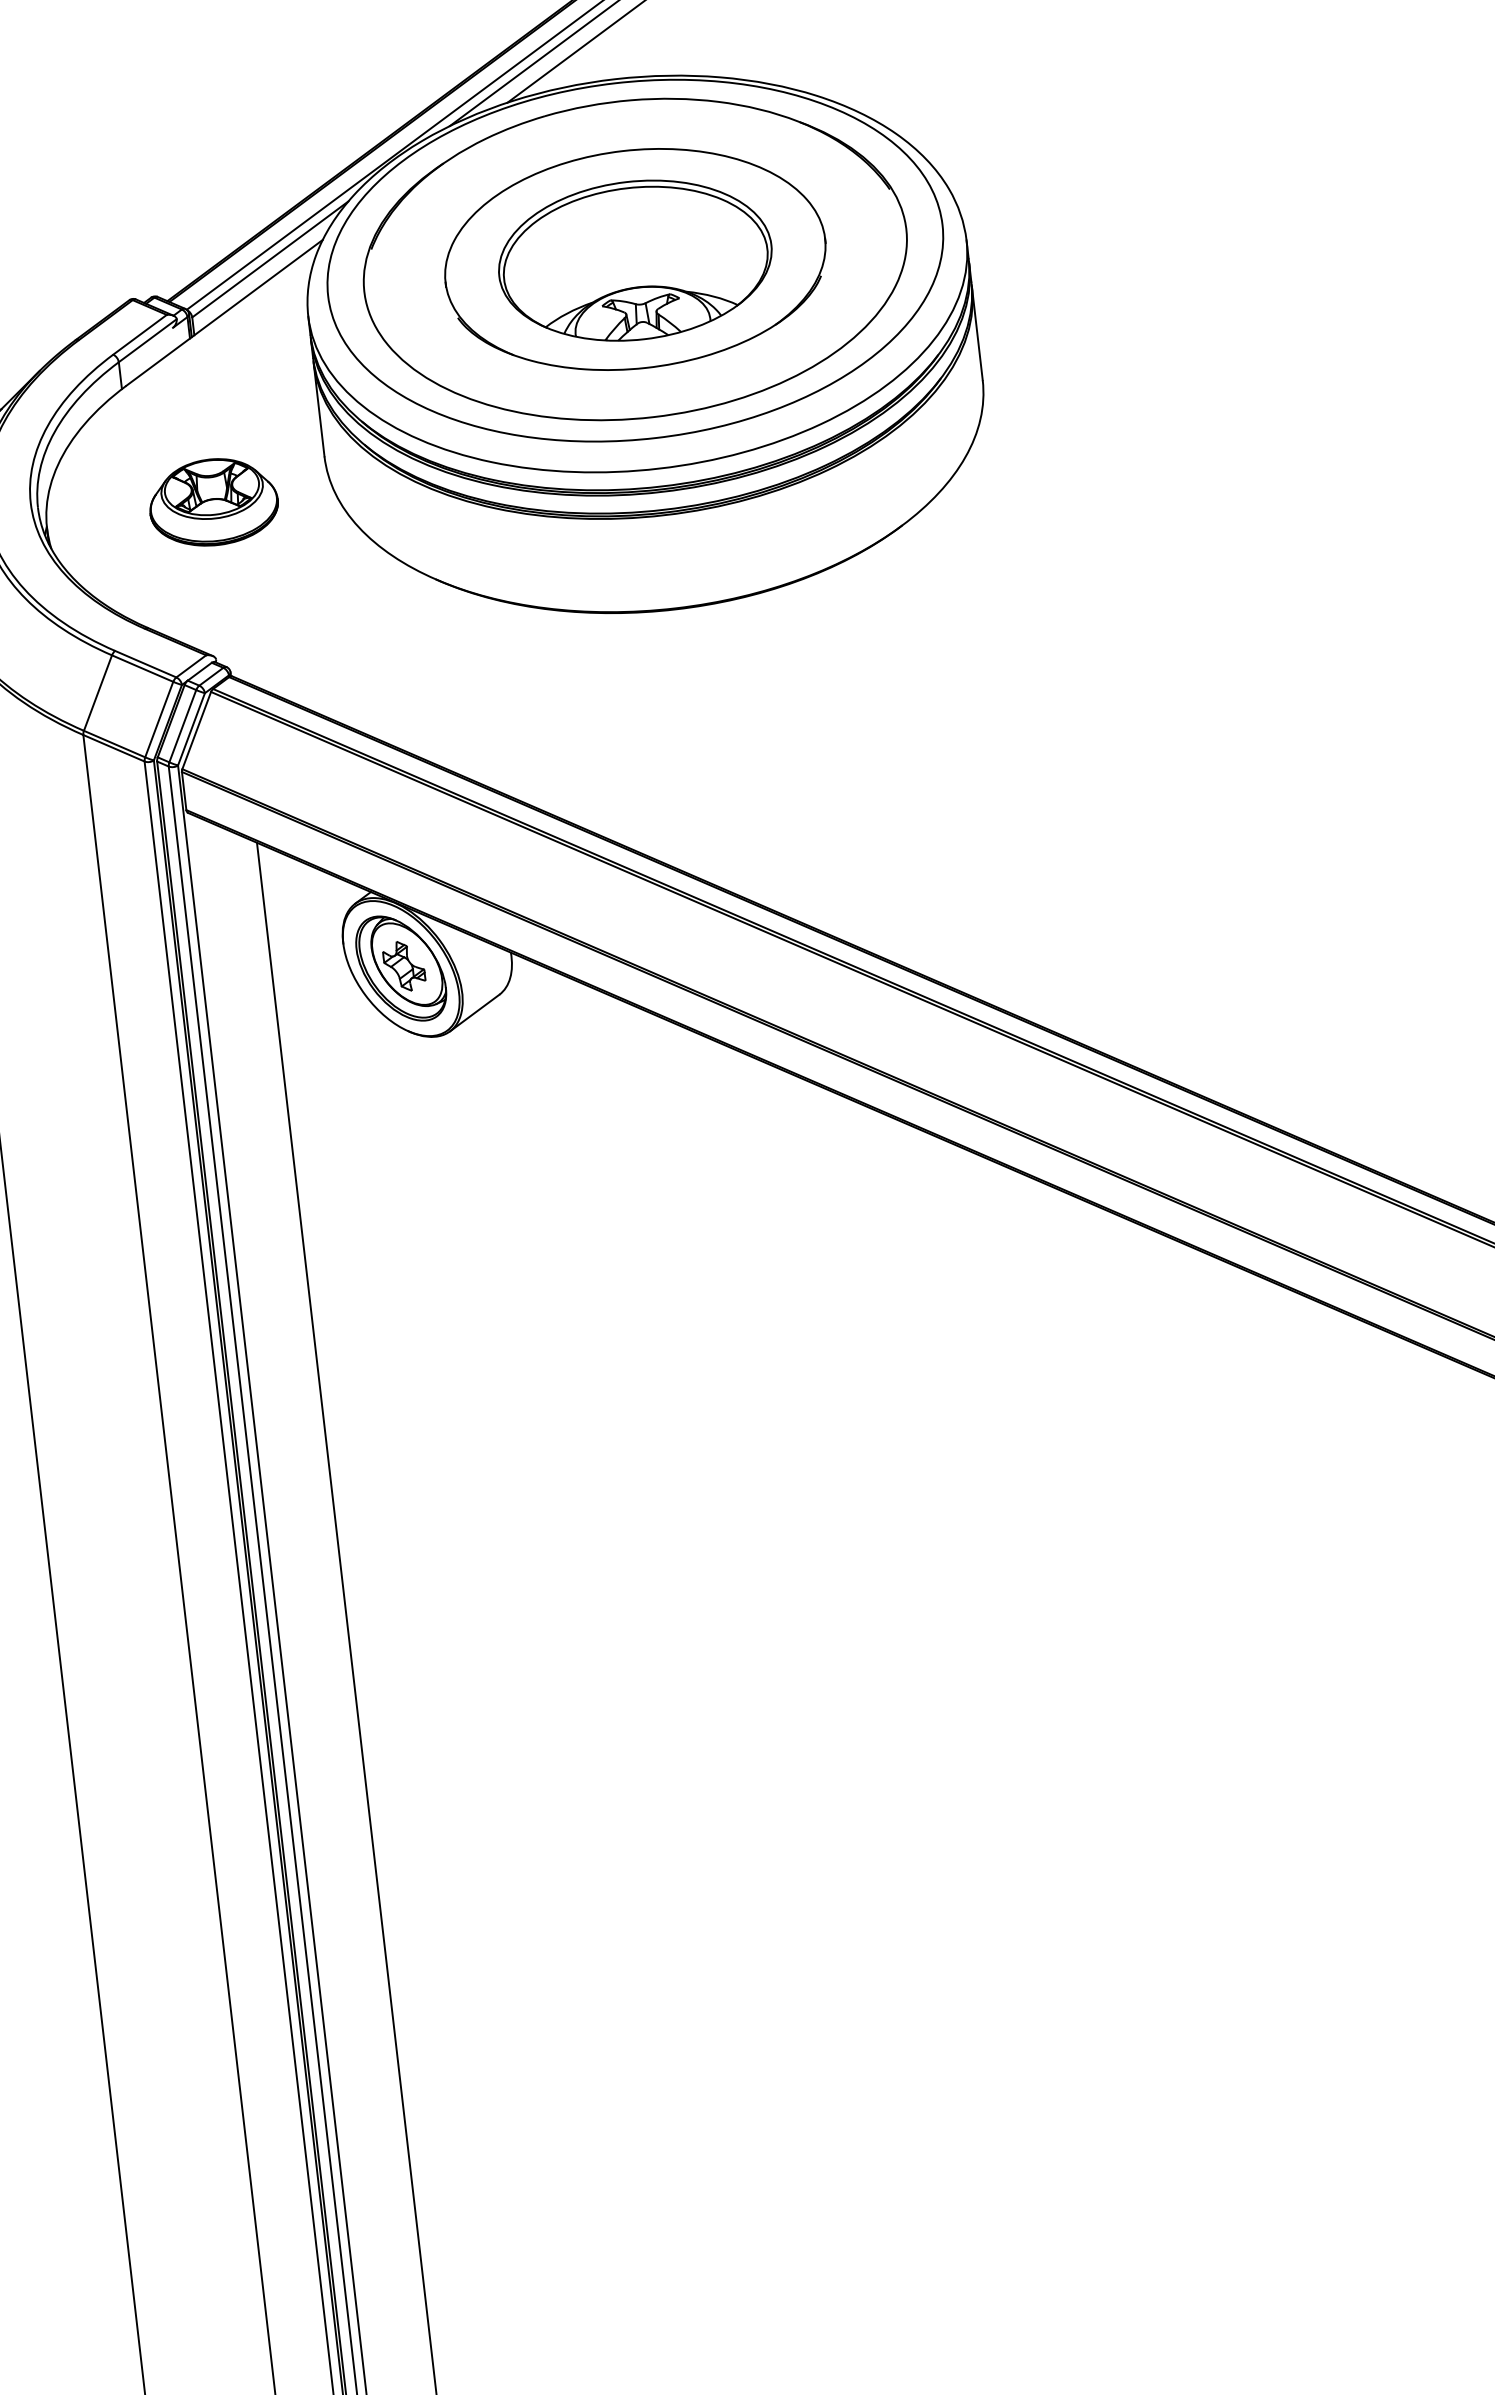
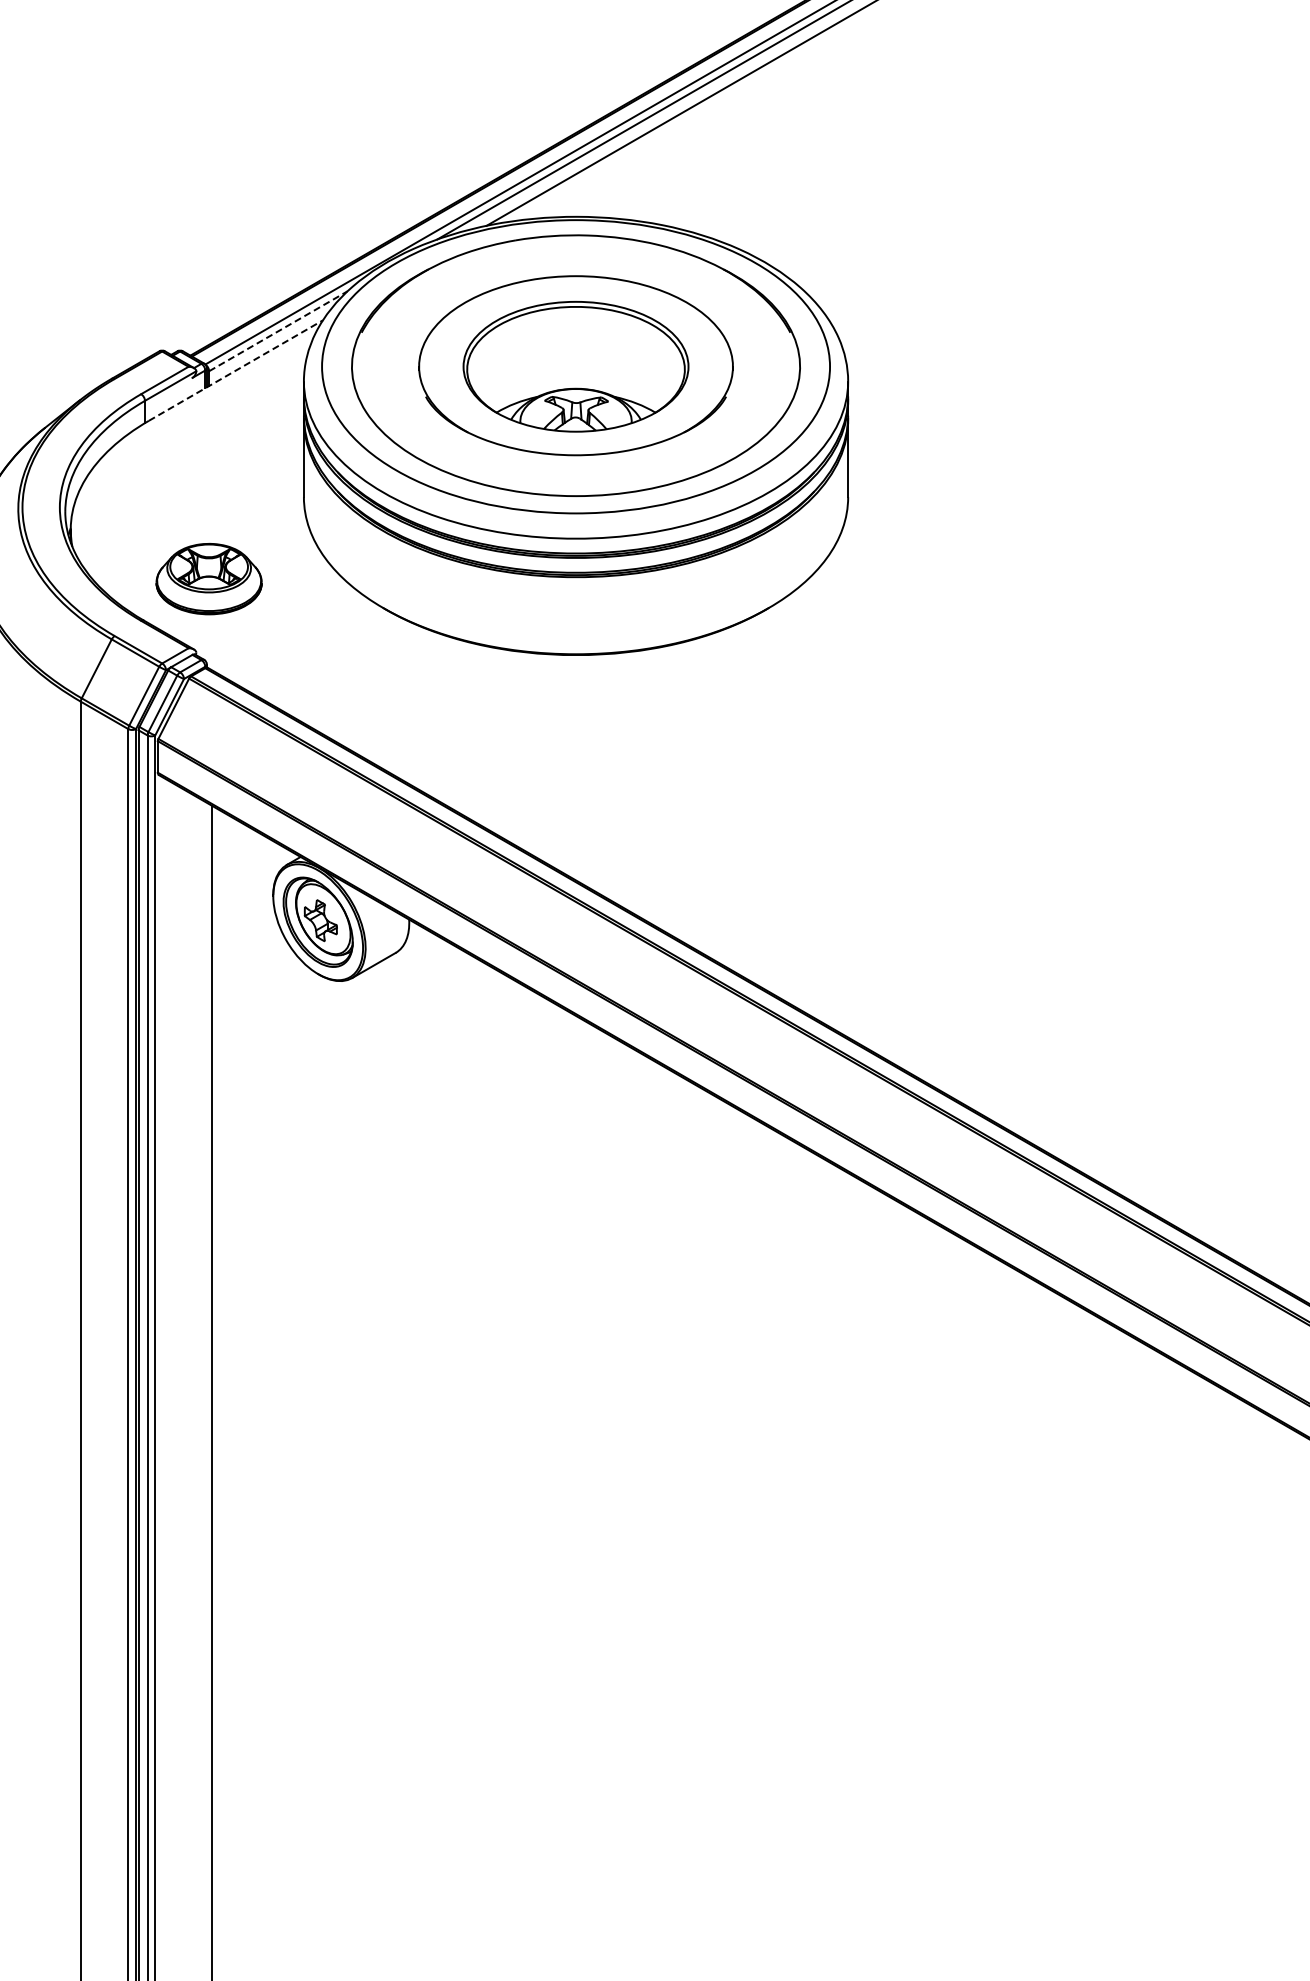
line: (270, 259) -> (278, 331), solid -> dashed
line: (224, 312) -> (235, 370), solid -> dashed
part: (212, 502) -> (208, 579), moved

